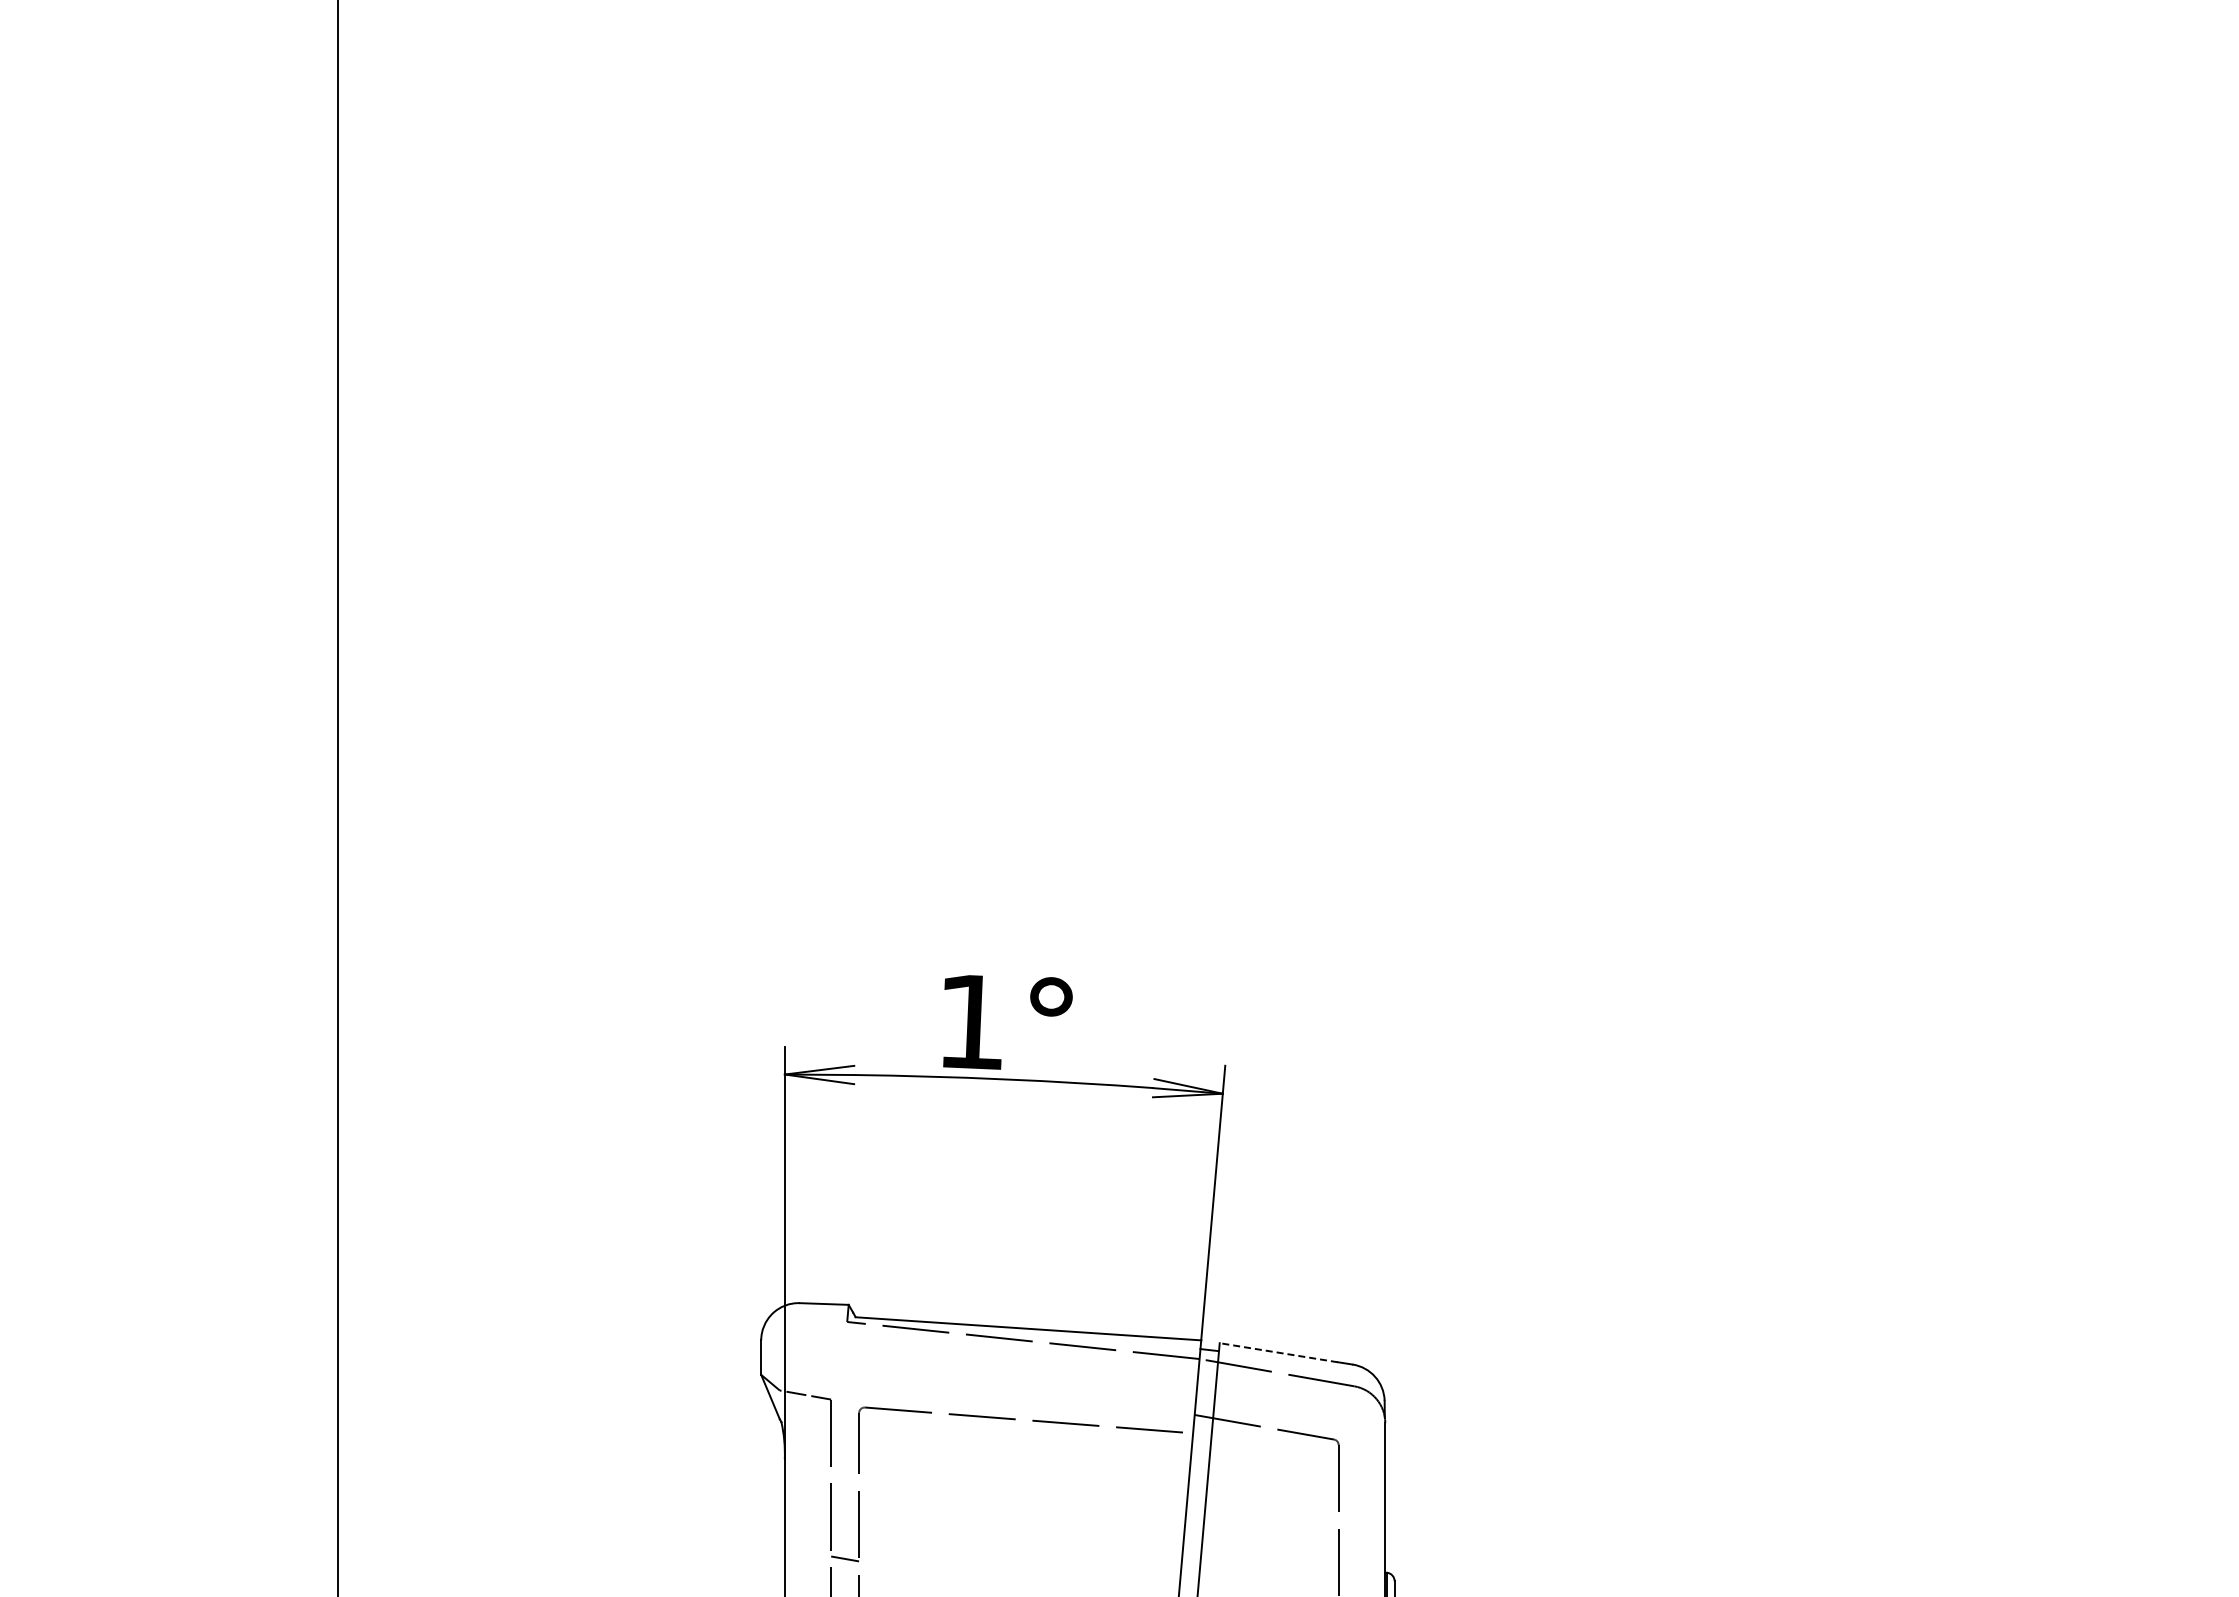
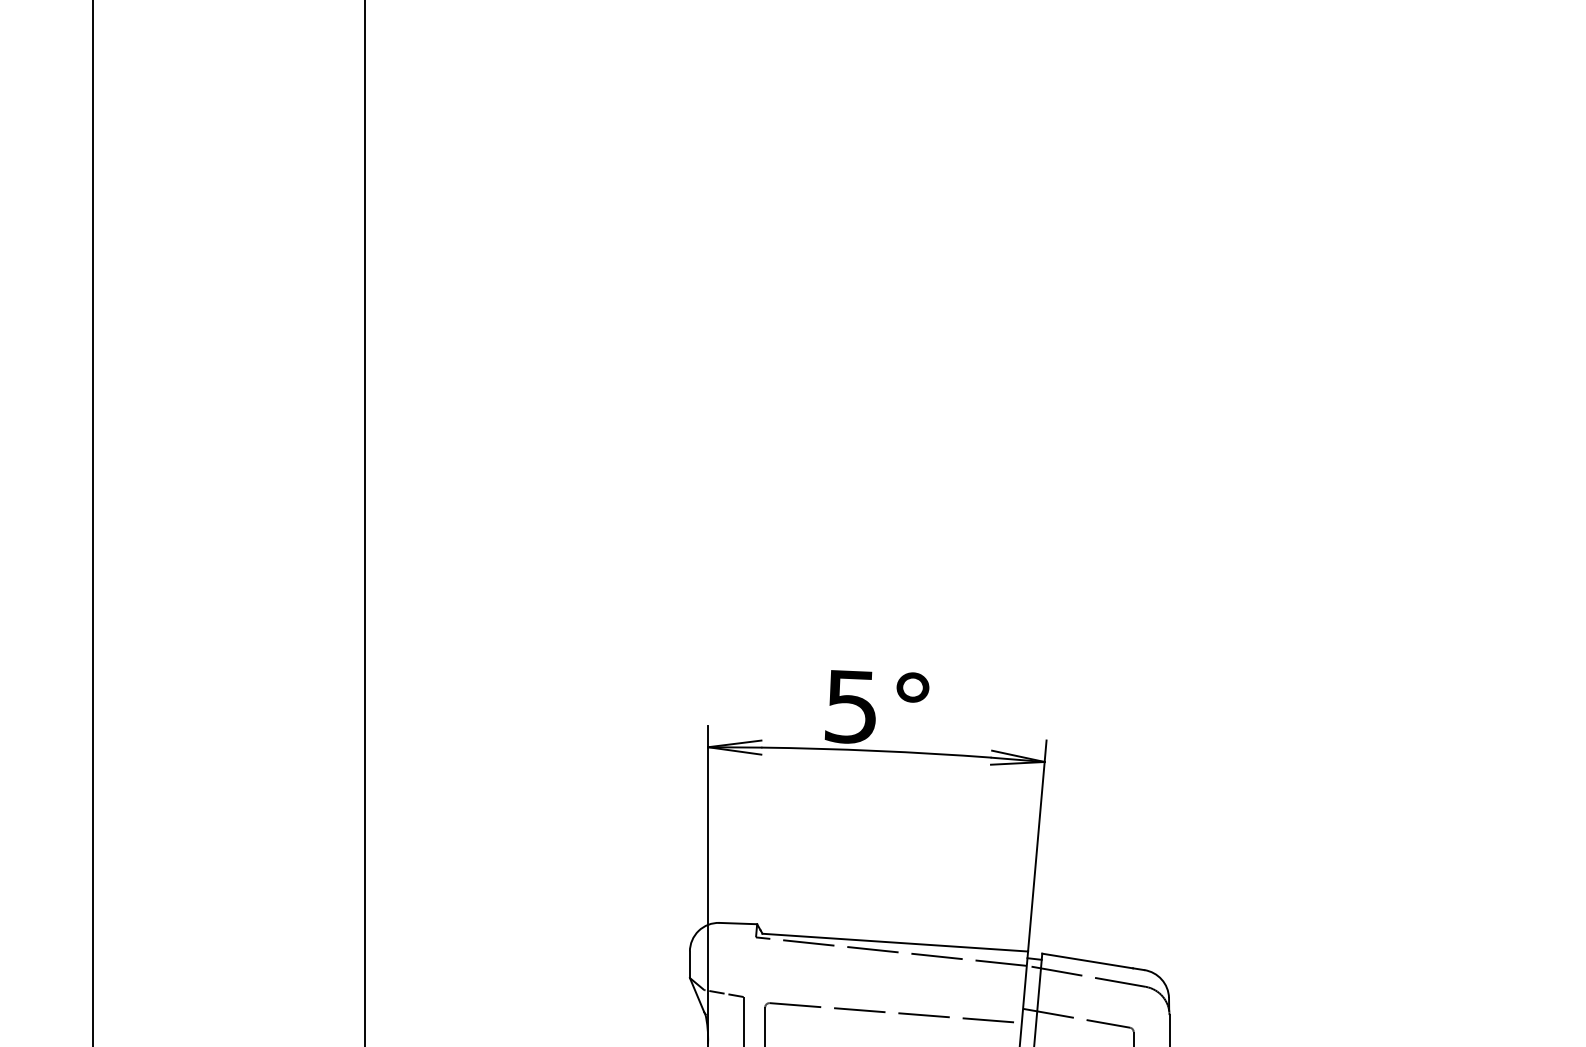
text: (969, 1021) -> (849, 706), 1° -> 5°
line: (1278, 1352) -> (1087, 960), dashed -> solid

